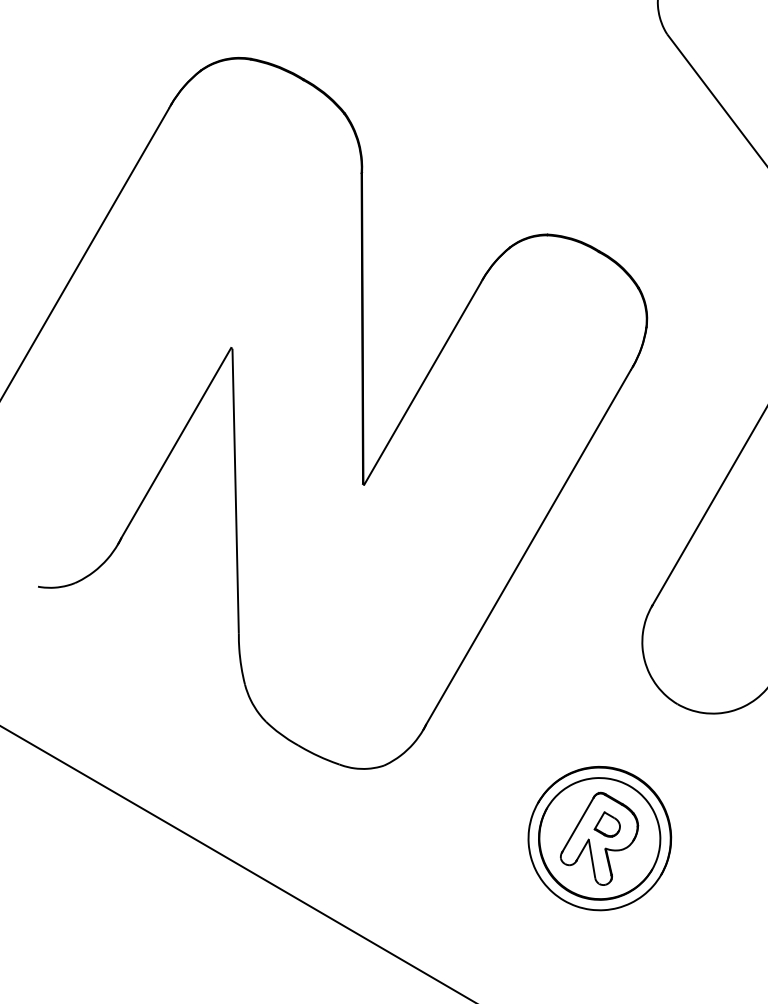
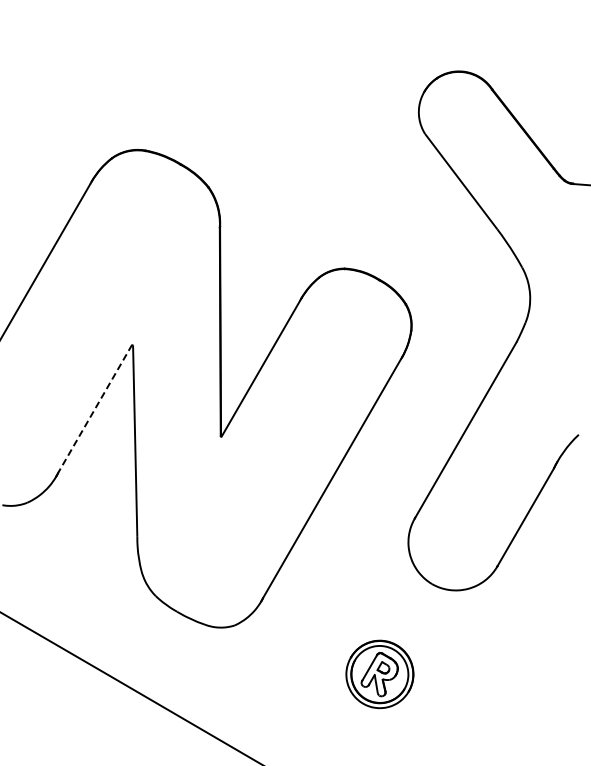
line: (176, 442) -> (95, 408), solid -> dashed
part: (599, 838) -> (379, 674), size x0.7

